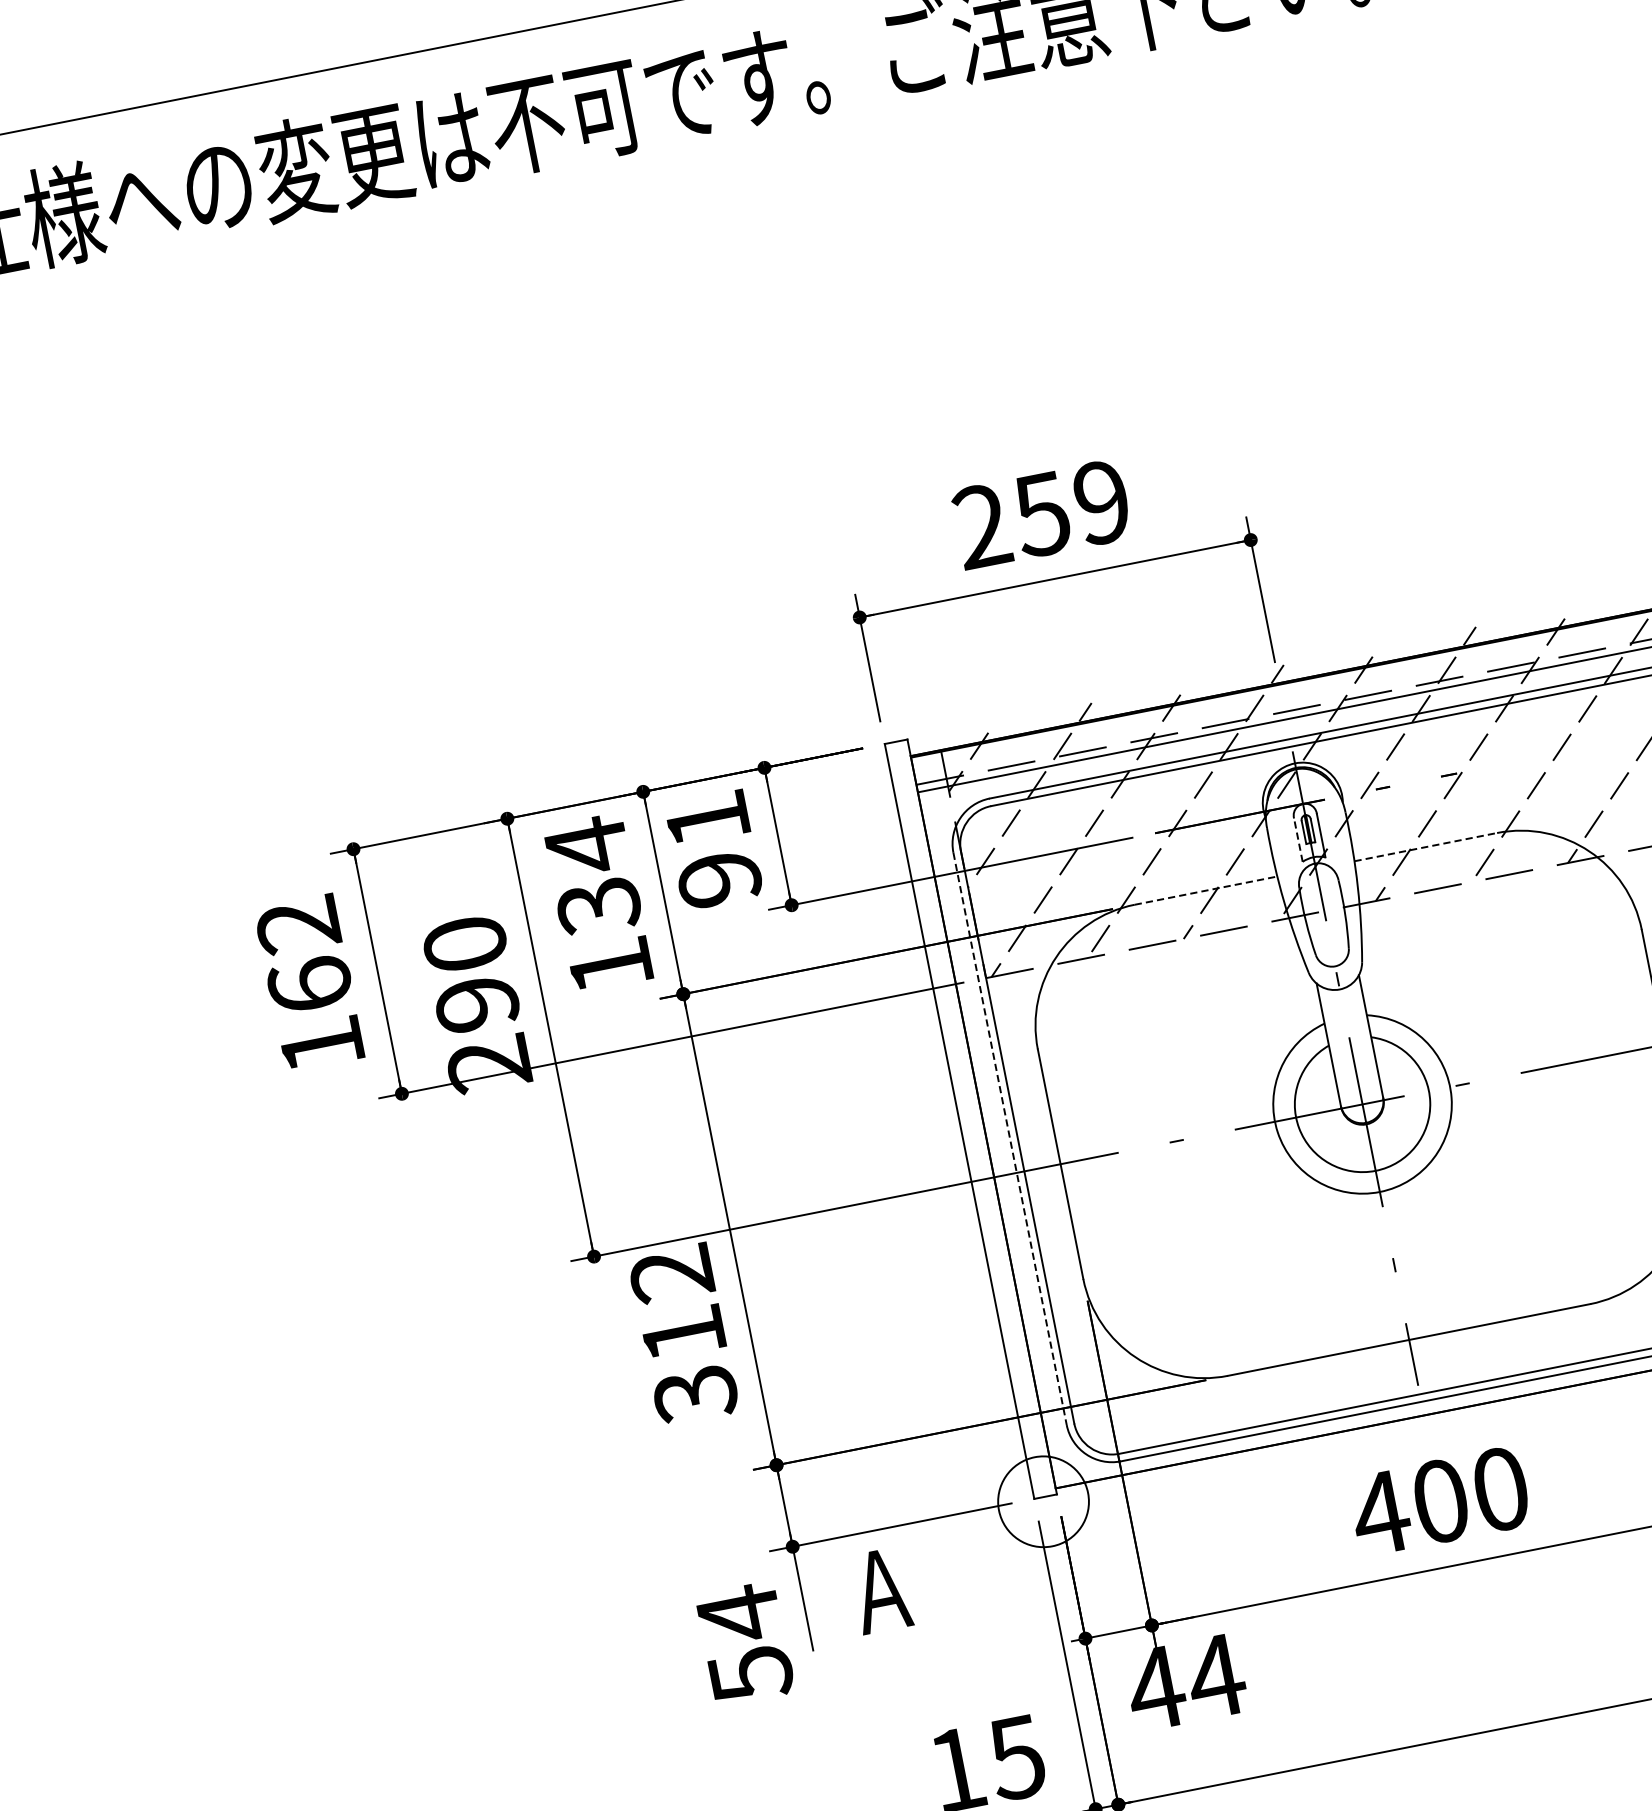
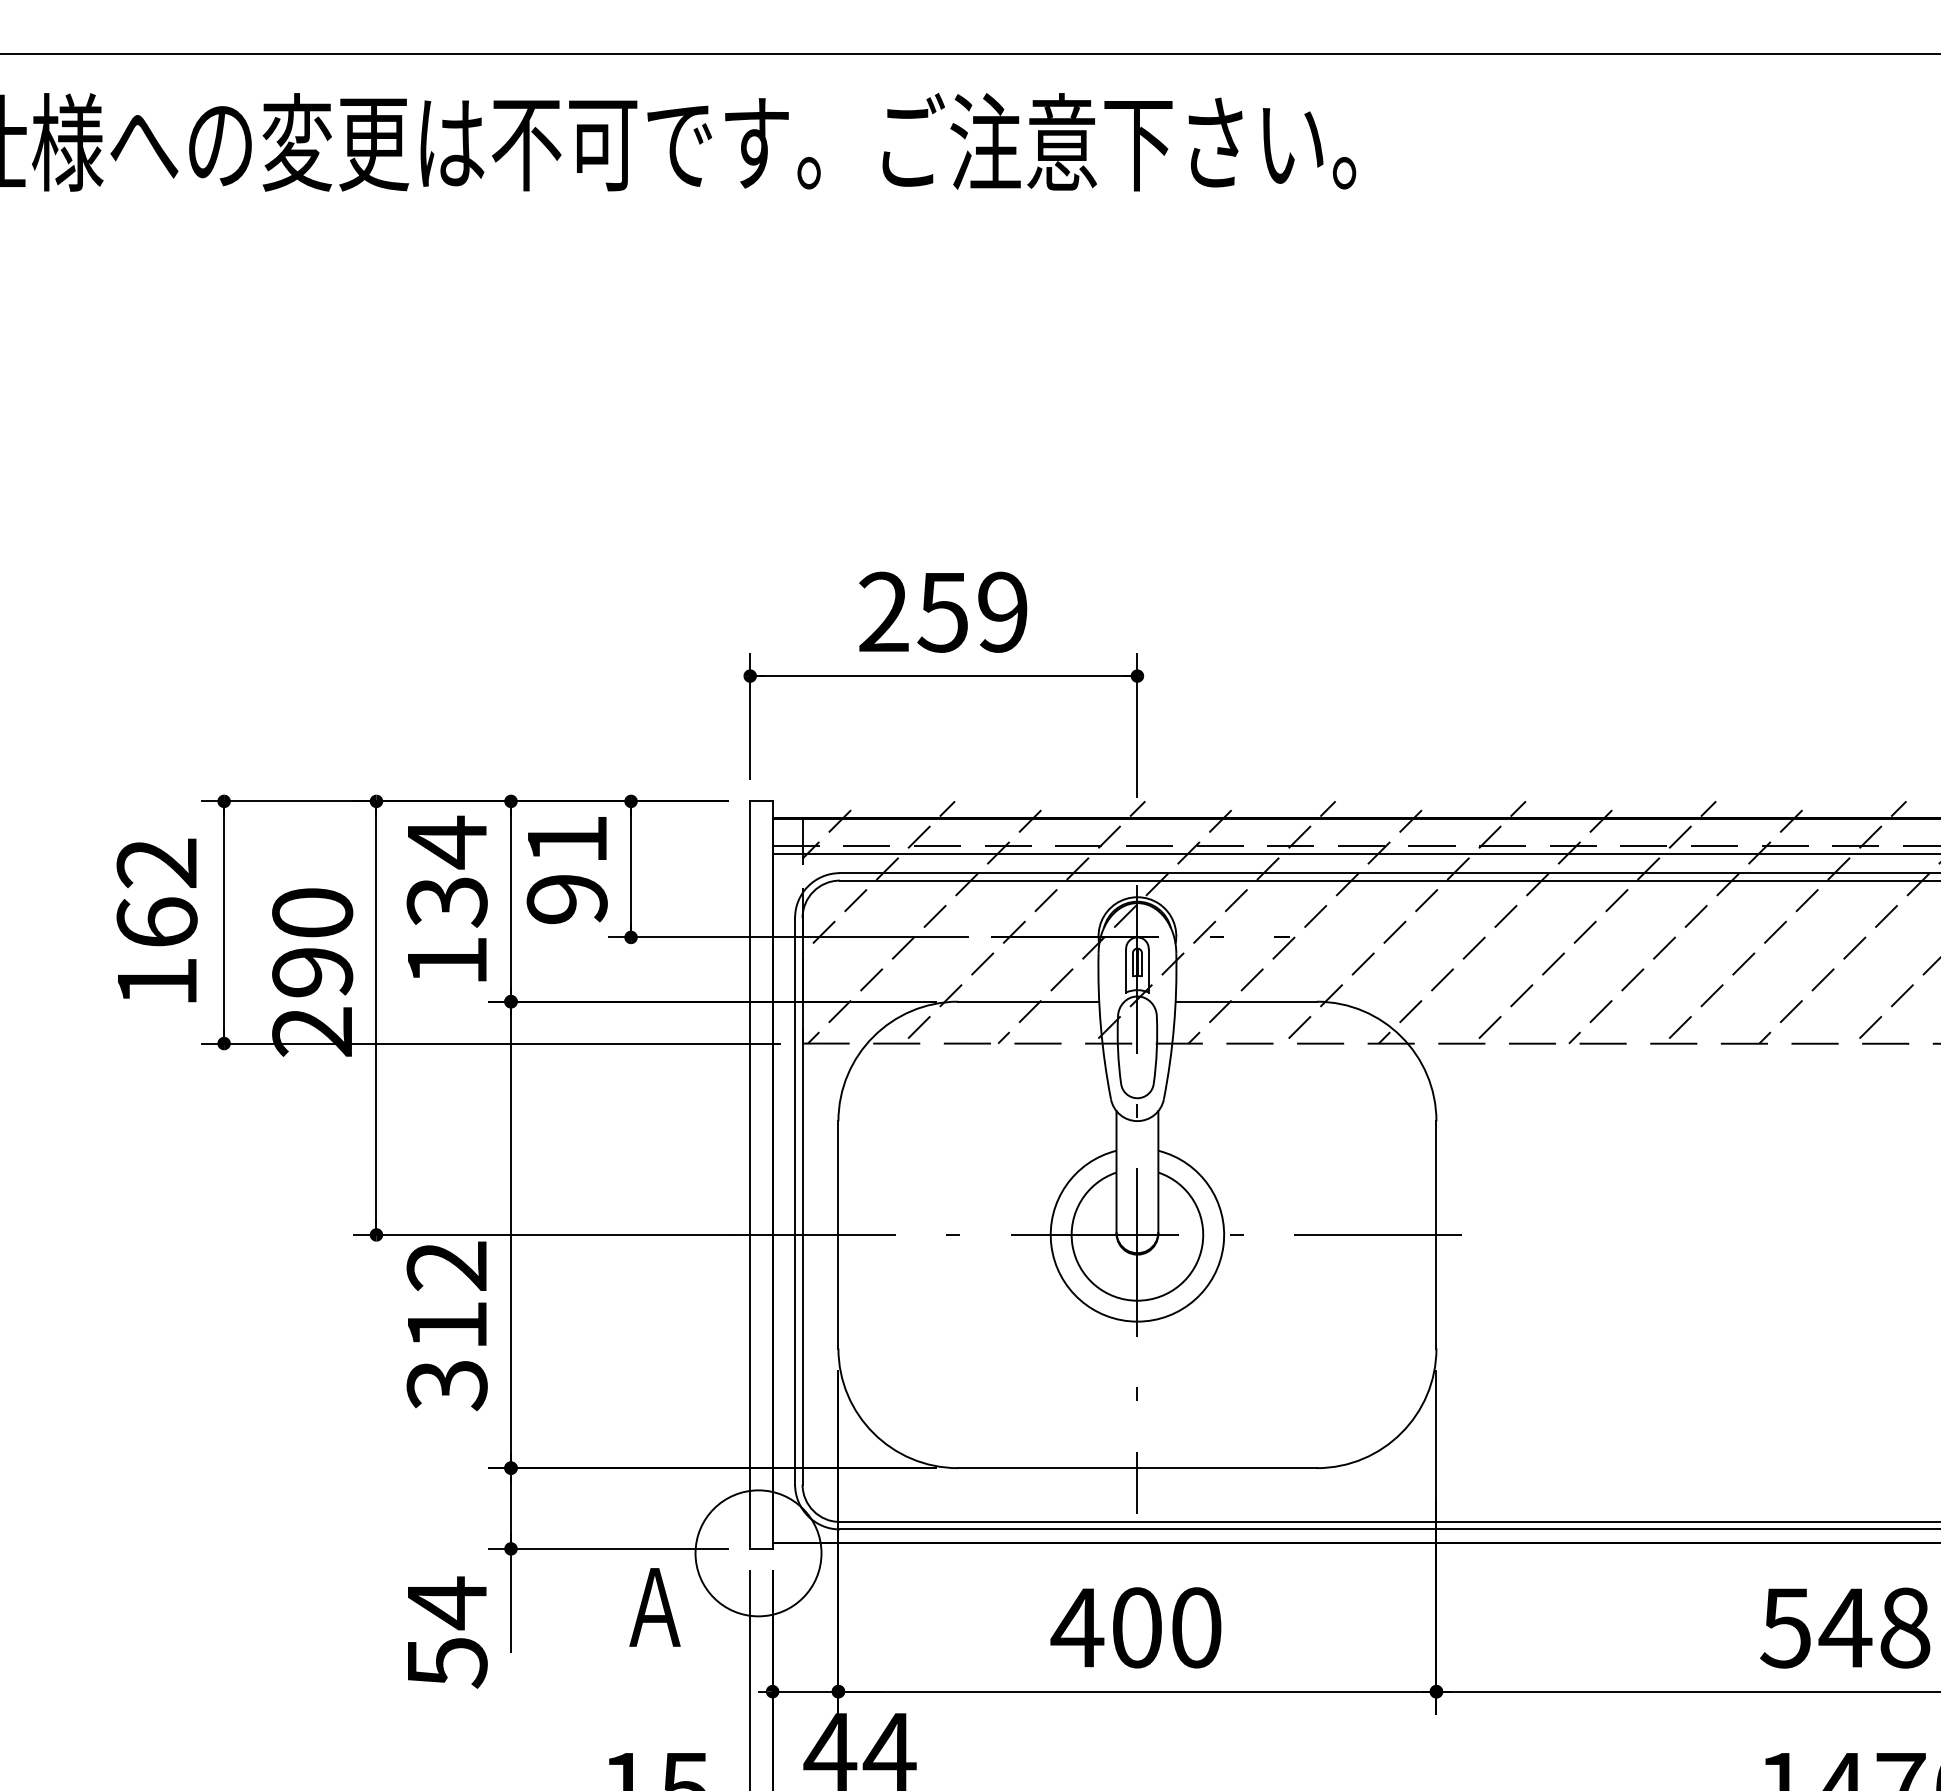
line: (1298, 839) -> (1126, 970), dashed -> solid
line: (1426, 846) -> (1246, 1001), dashed -> solid
line: (1205, 890) -> (1028, 1001), dashed -> solid
line: (1010, 1139) -> (795, 1201), dashed -> solid
circle: (1043, 1501) -> (758, 1553), size x1.43
text: (880, 1590) -> (654, 1607), moved

